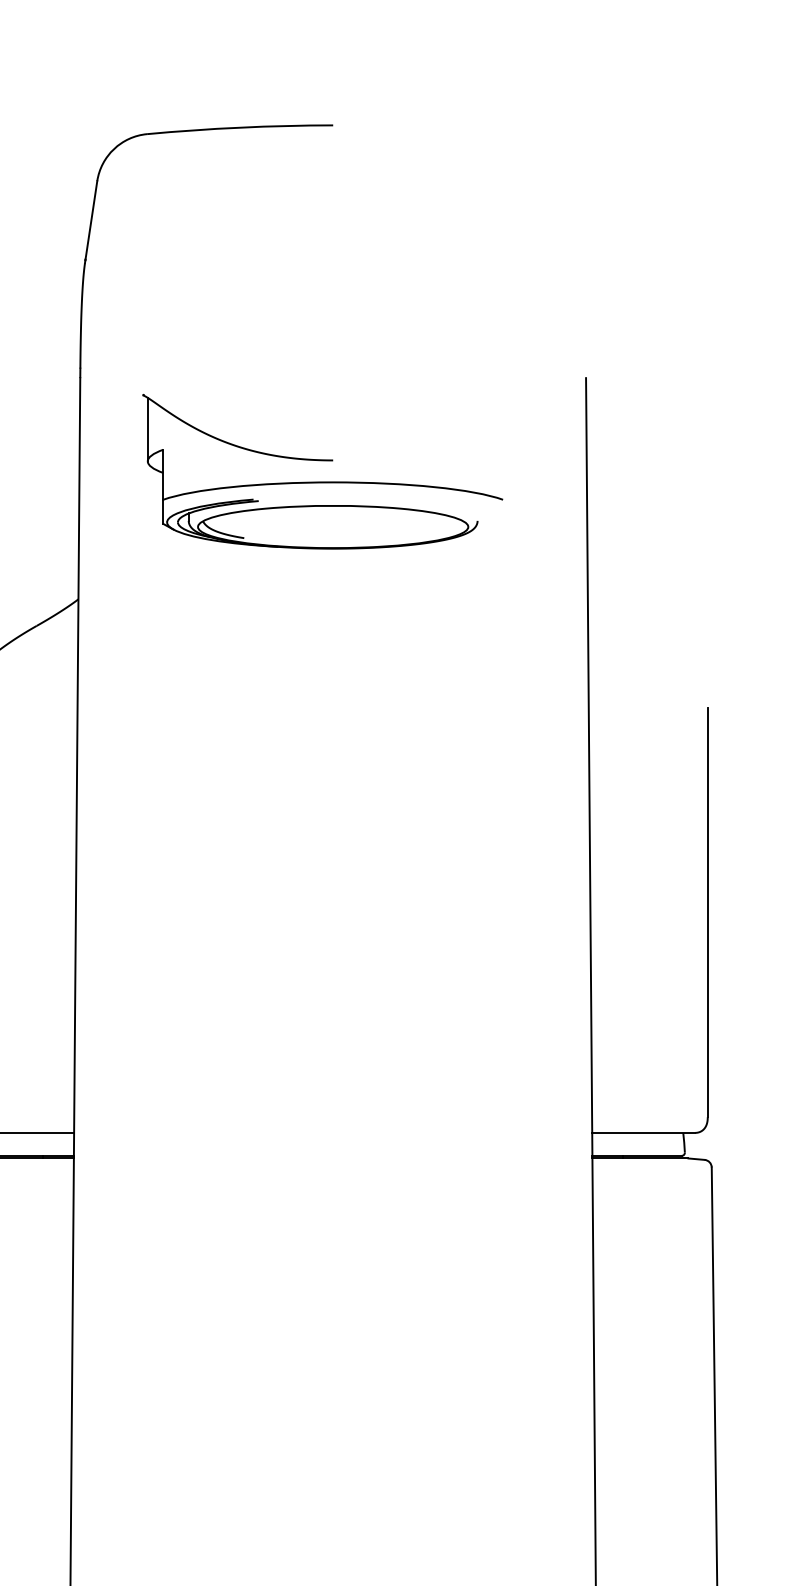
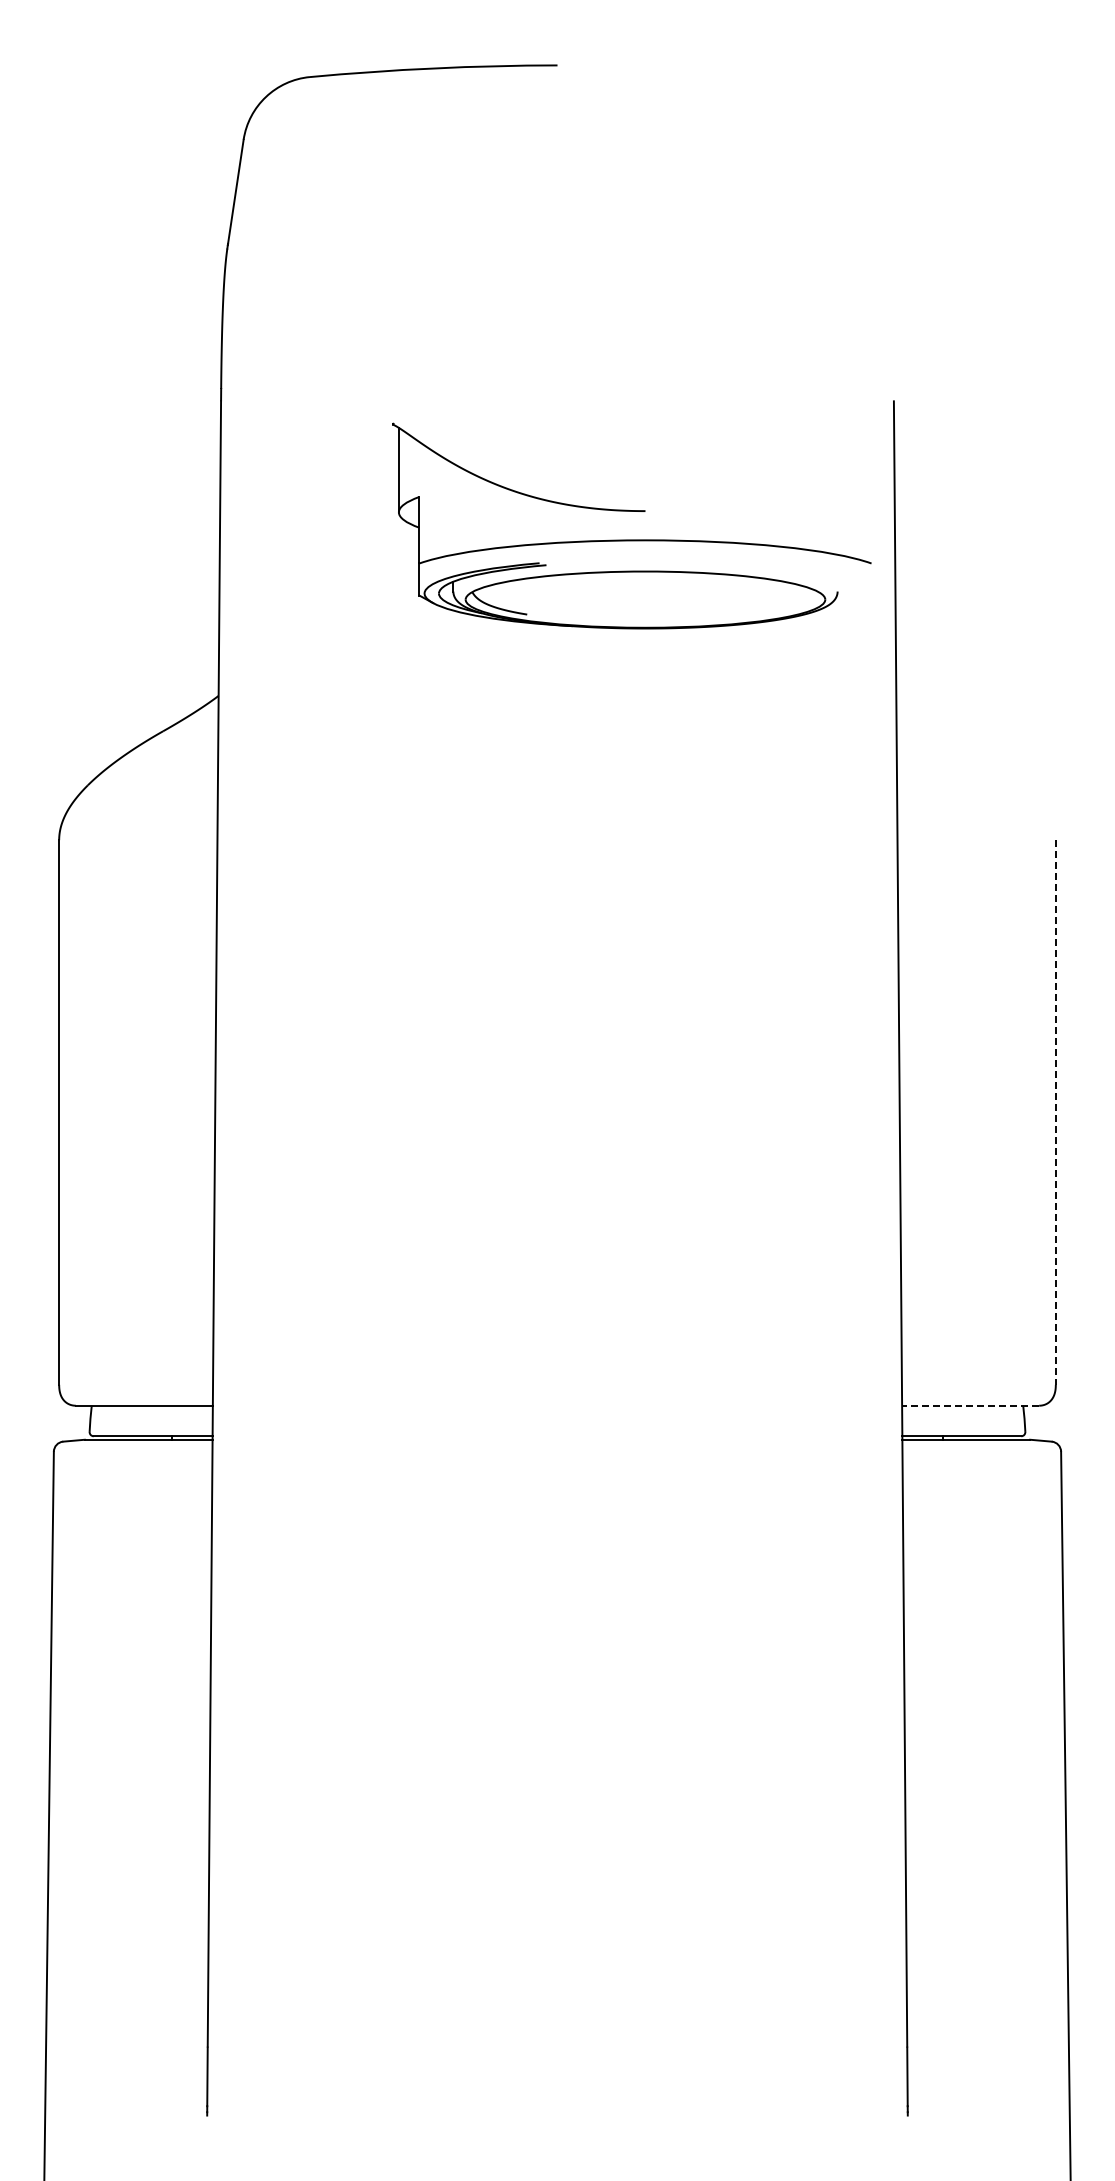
part: (322, 460) -> (631, 511), moved
line: (707, 913) -> (1055, 1113), solid -> dashed
line: (643, 1132) -> (970, 1405), solid -> dashed

